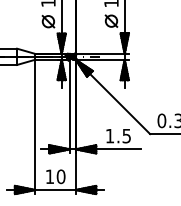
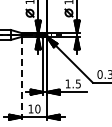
line: (34, 127) -> (21, 78), solid -> dashed

